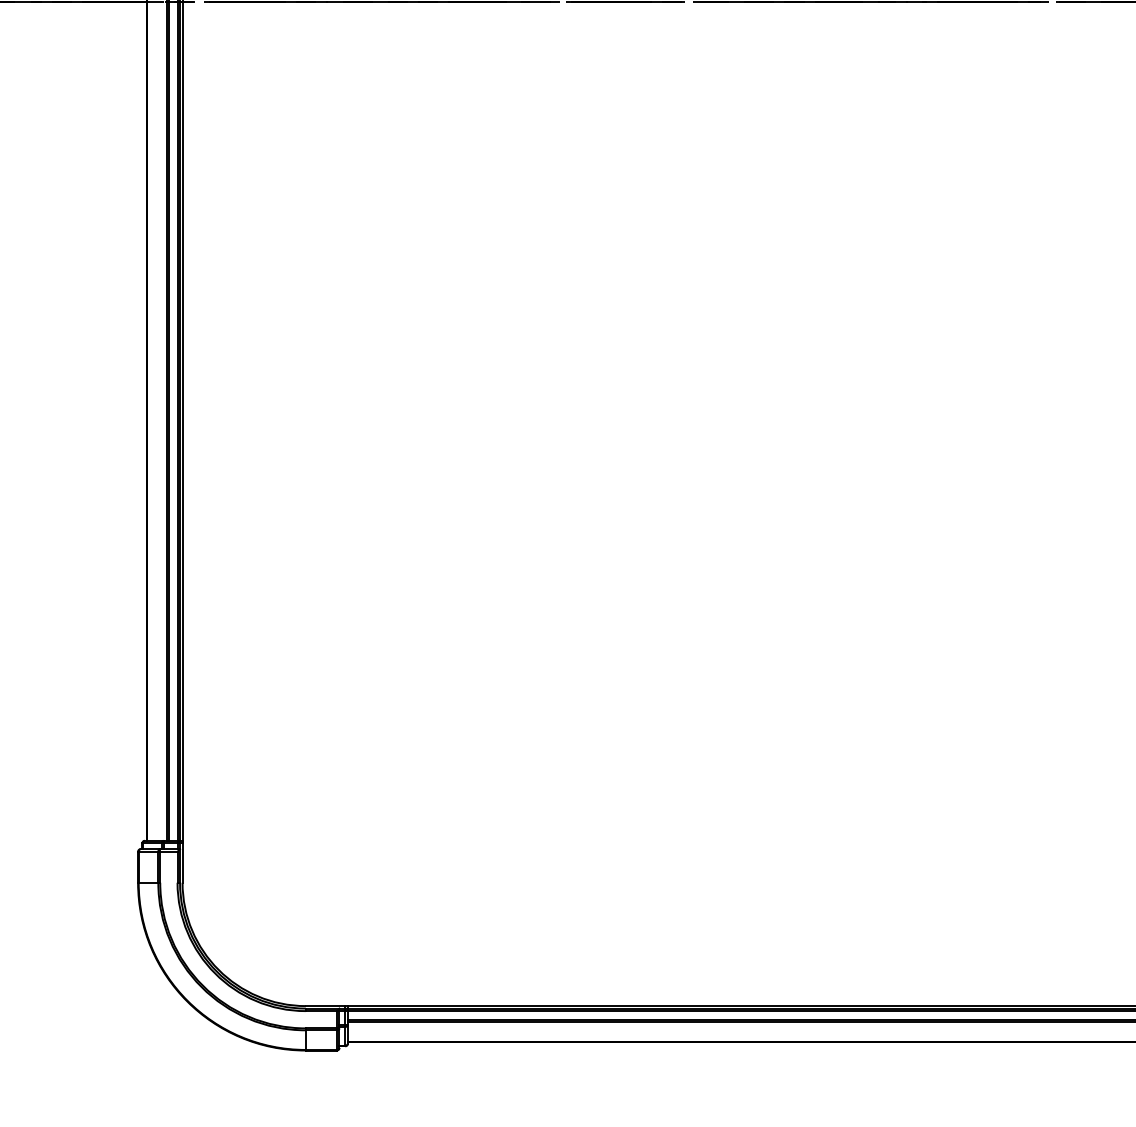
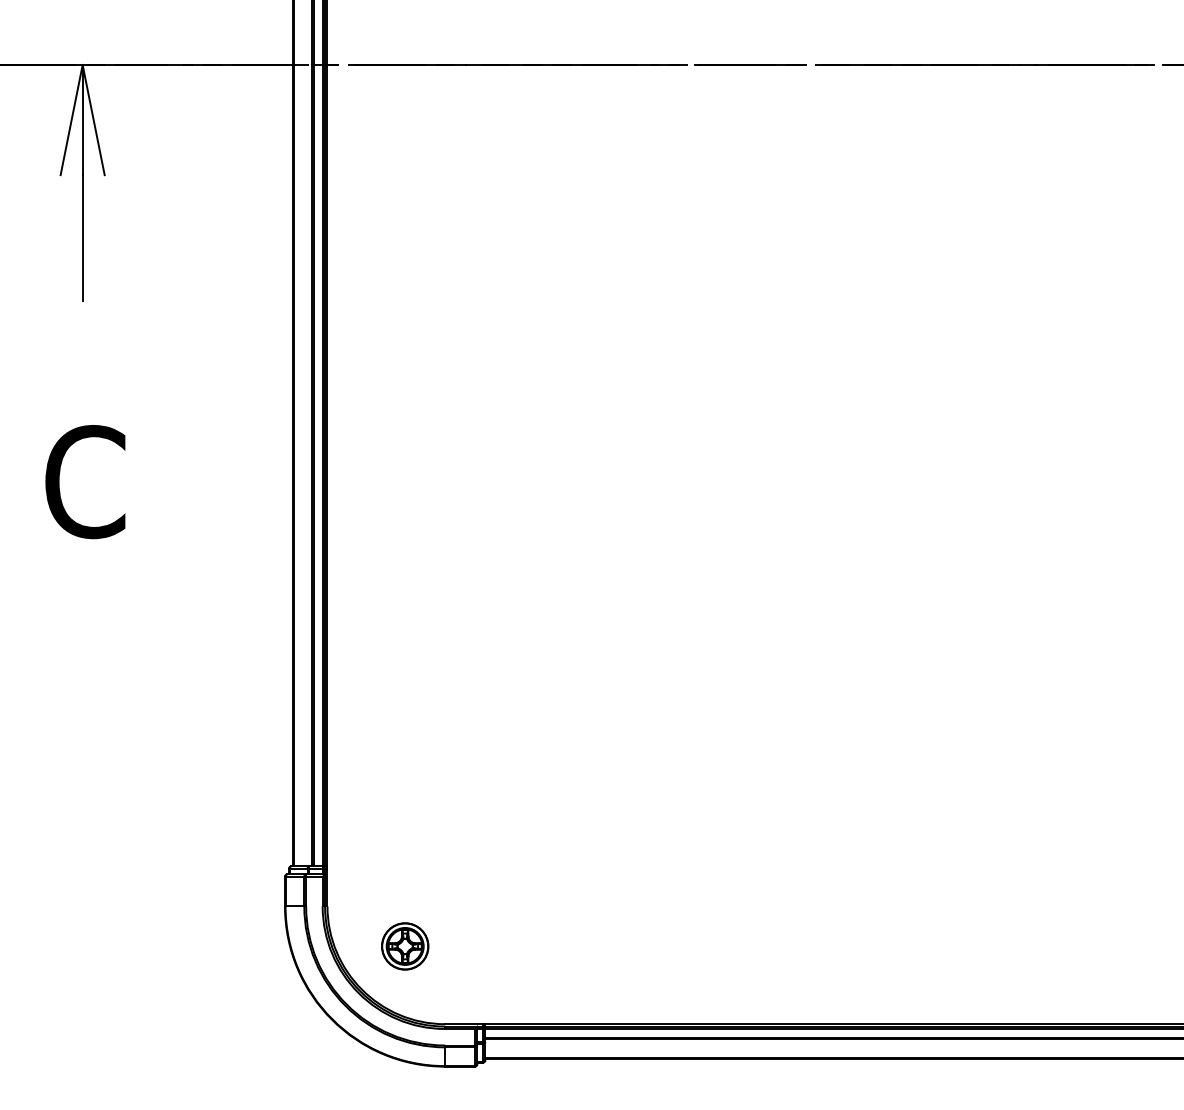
part: (264, 924) -> (405, 946), added

